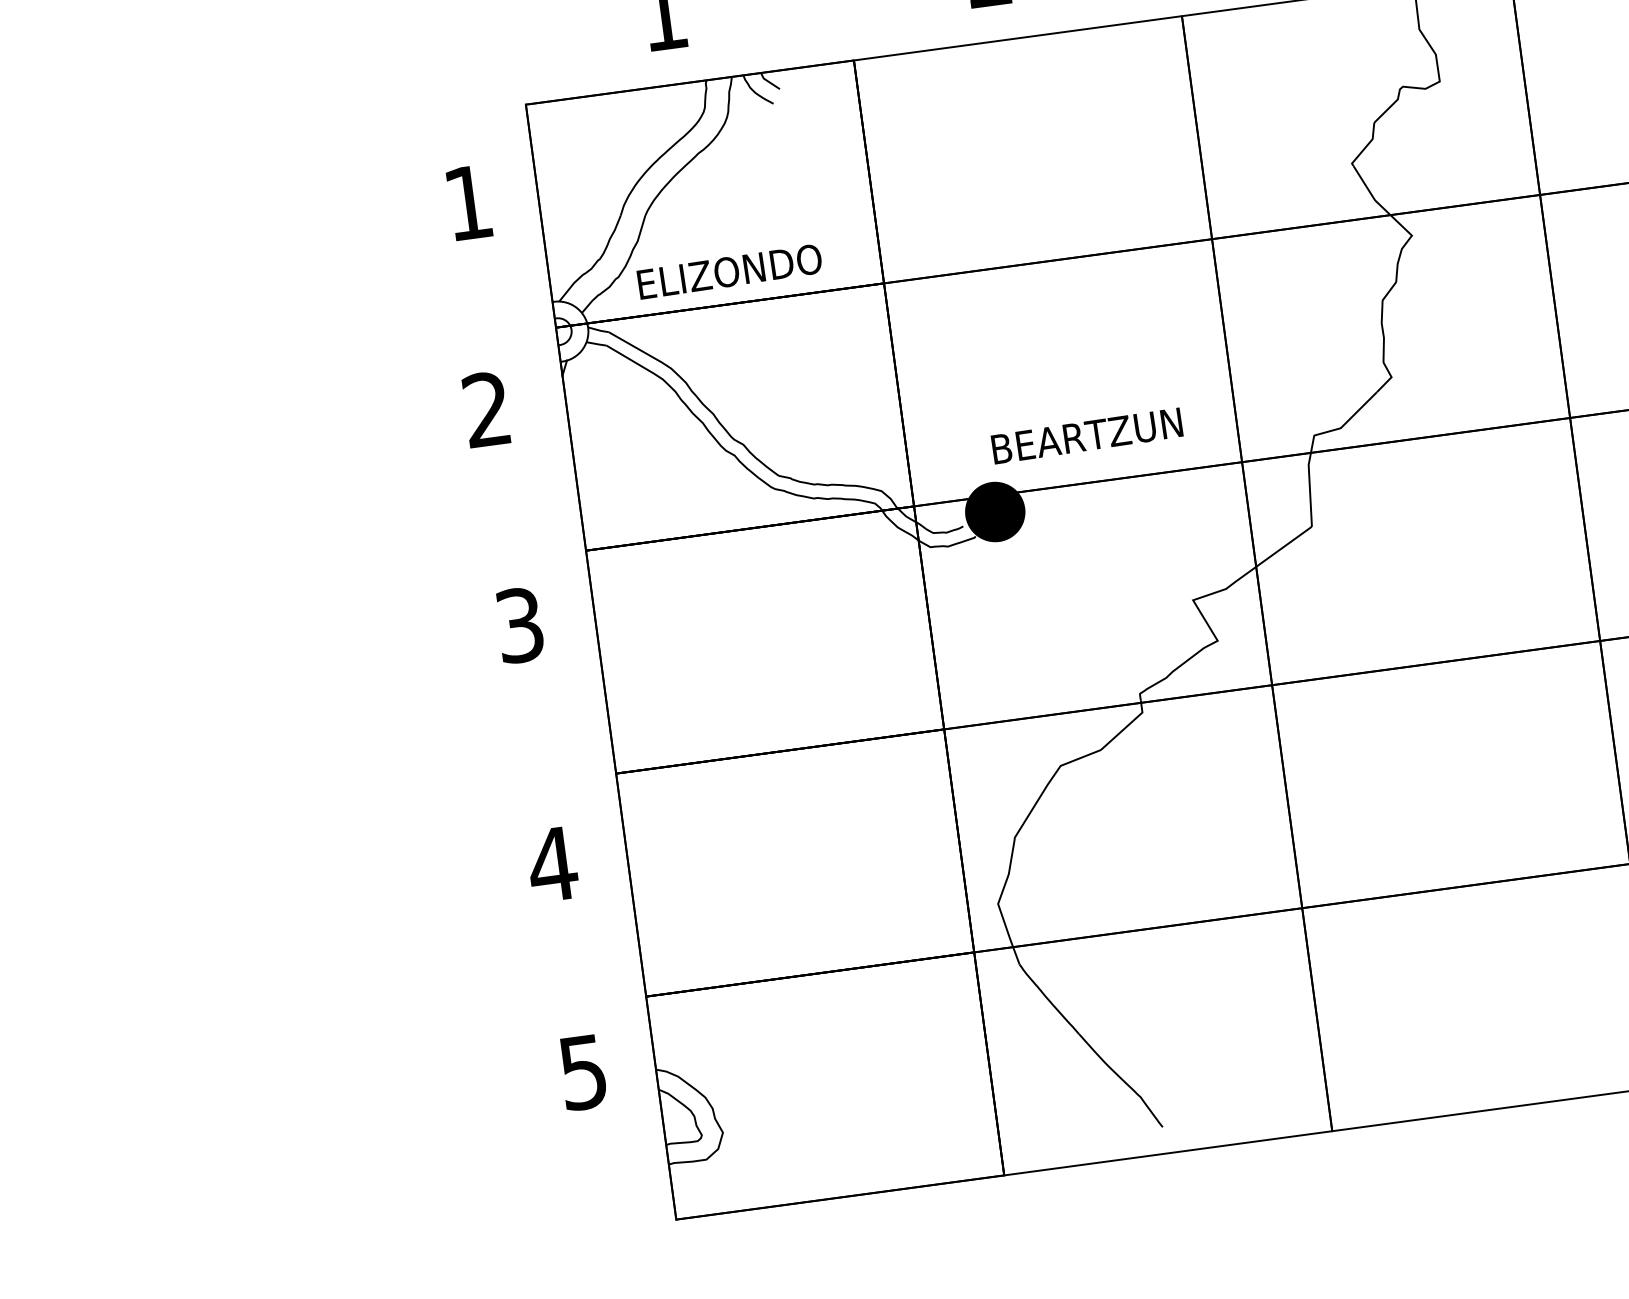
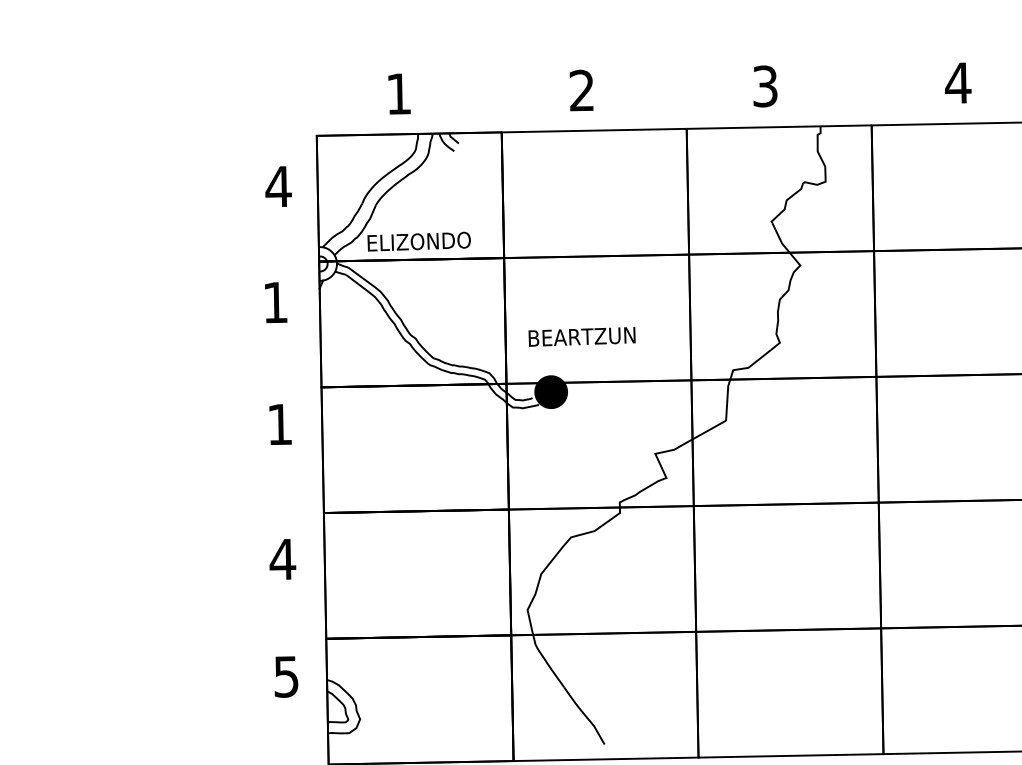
text: (468, 202) -> (278, 186), 1 -> 4
text: (486, 409) -> (275, 302), 2 -> 1
text: (1086, 435) -> (581, 336), moved
text: (520, 625) -> (280, 424), 3 -> 1

